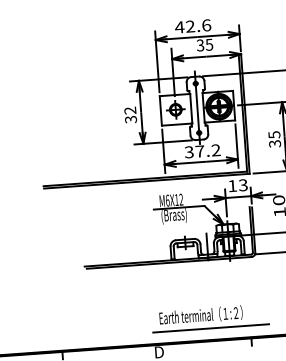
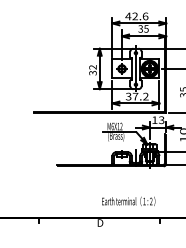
line: (211, 328) -> (134, 210), removed

